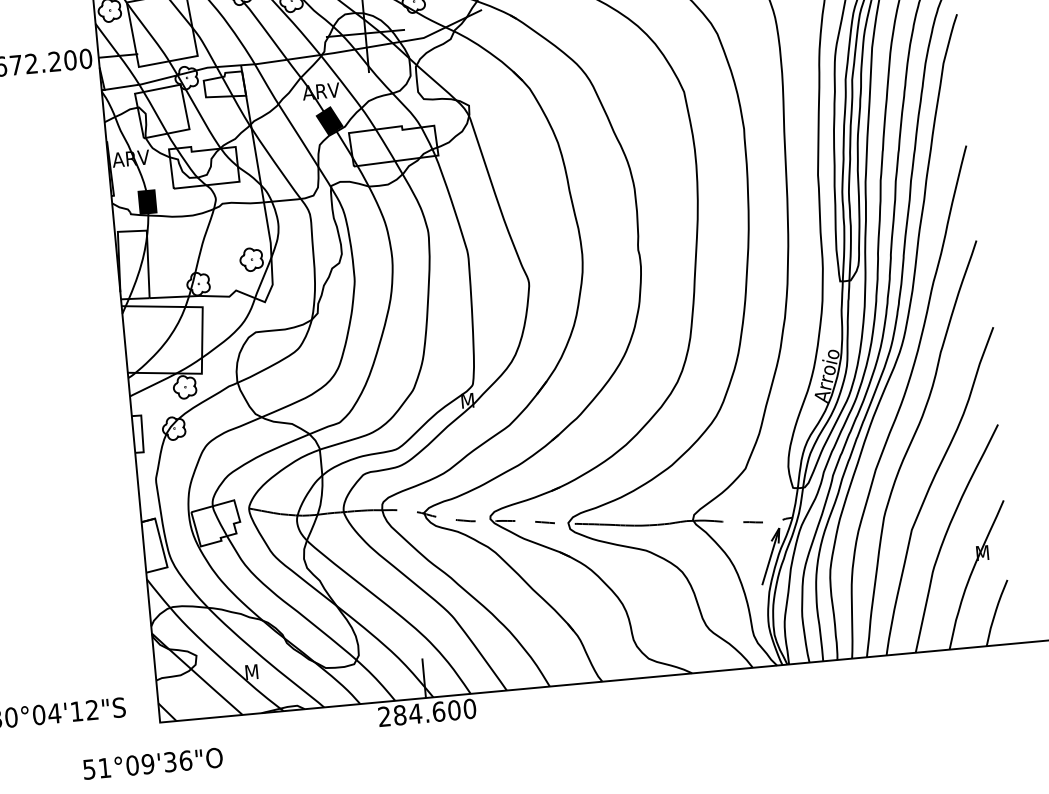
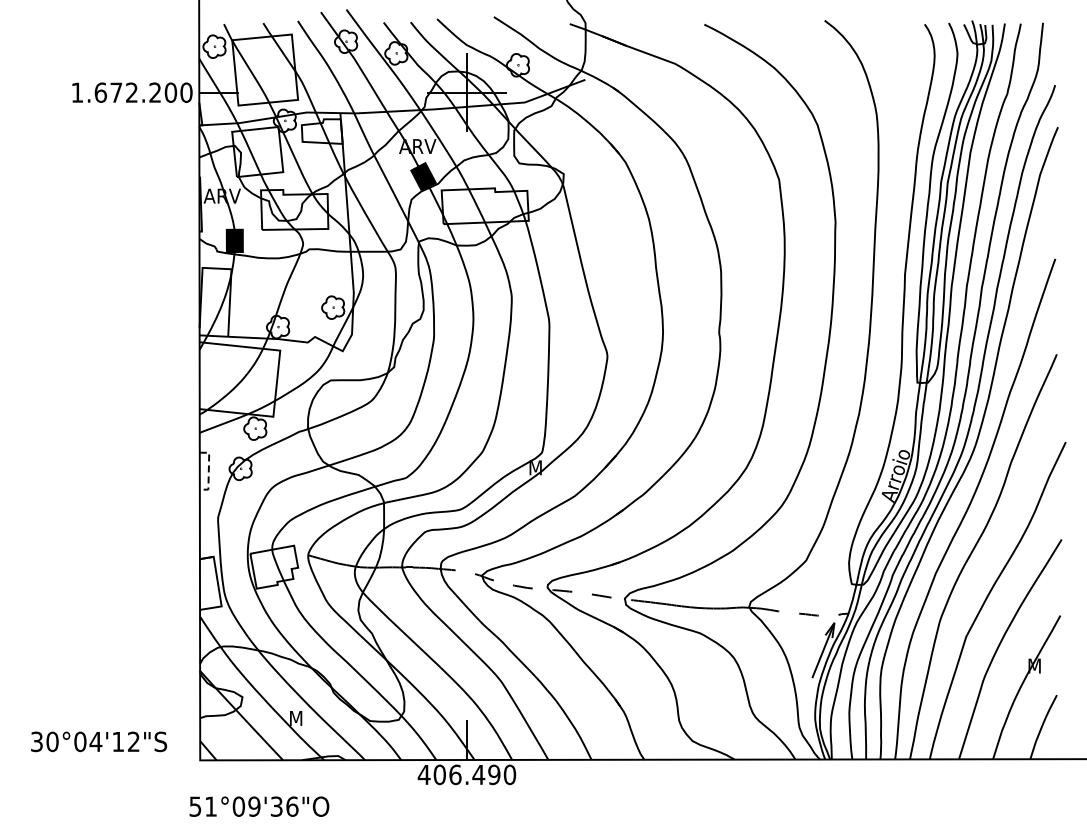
line: (142, 433) -> (208, 470), solid -> dashed
text: (418, 713) -> (458, 774), 284.600 -> 406.490
text: (153, 763) -> (259, 806), moved

